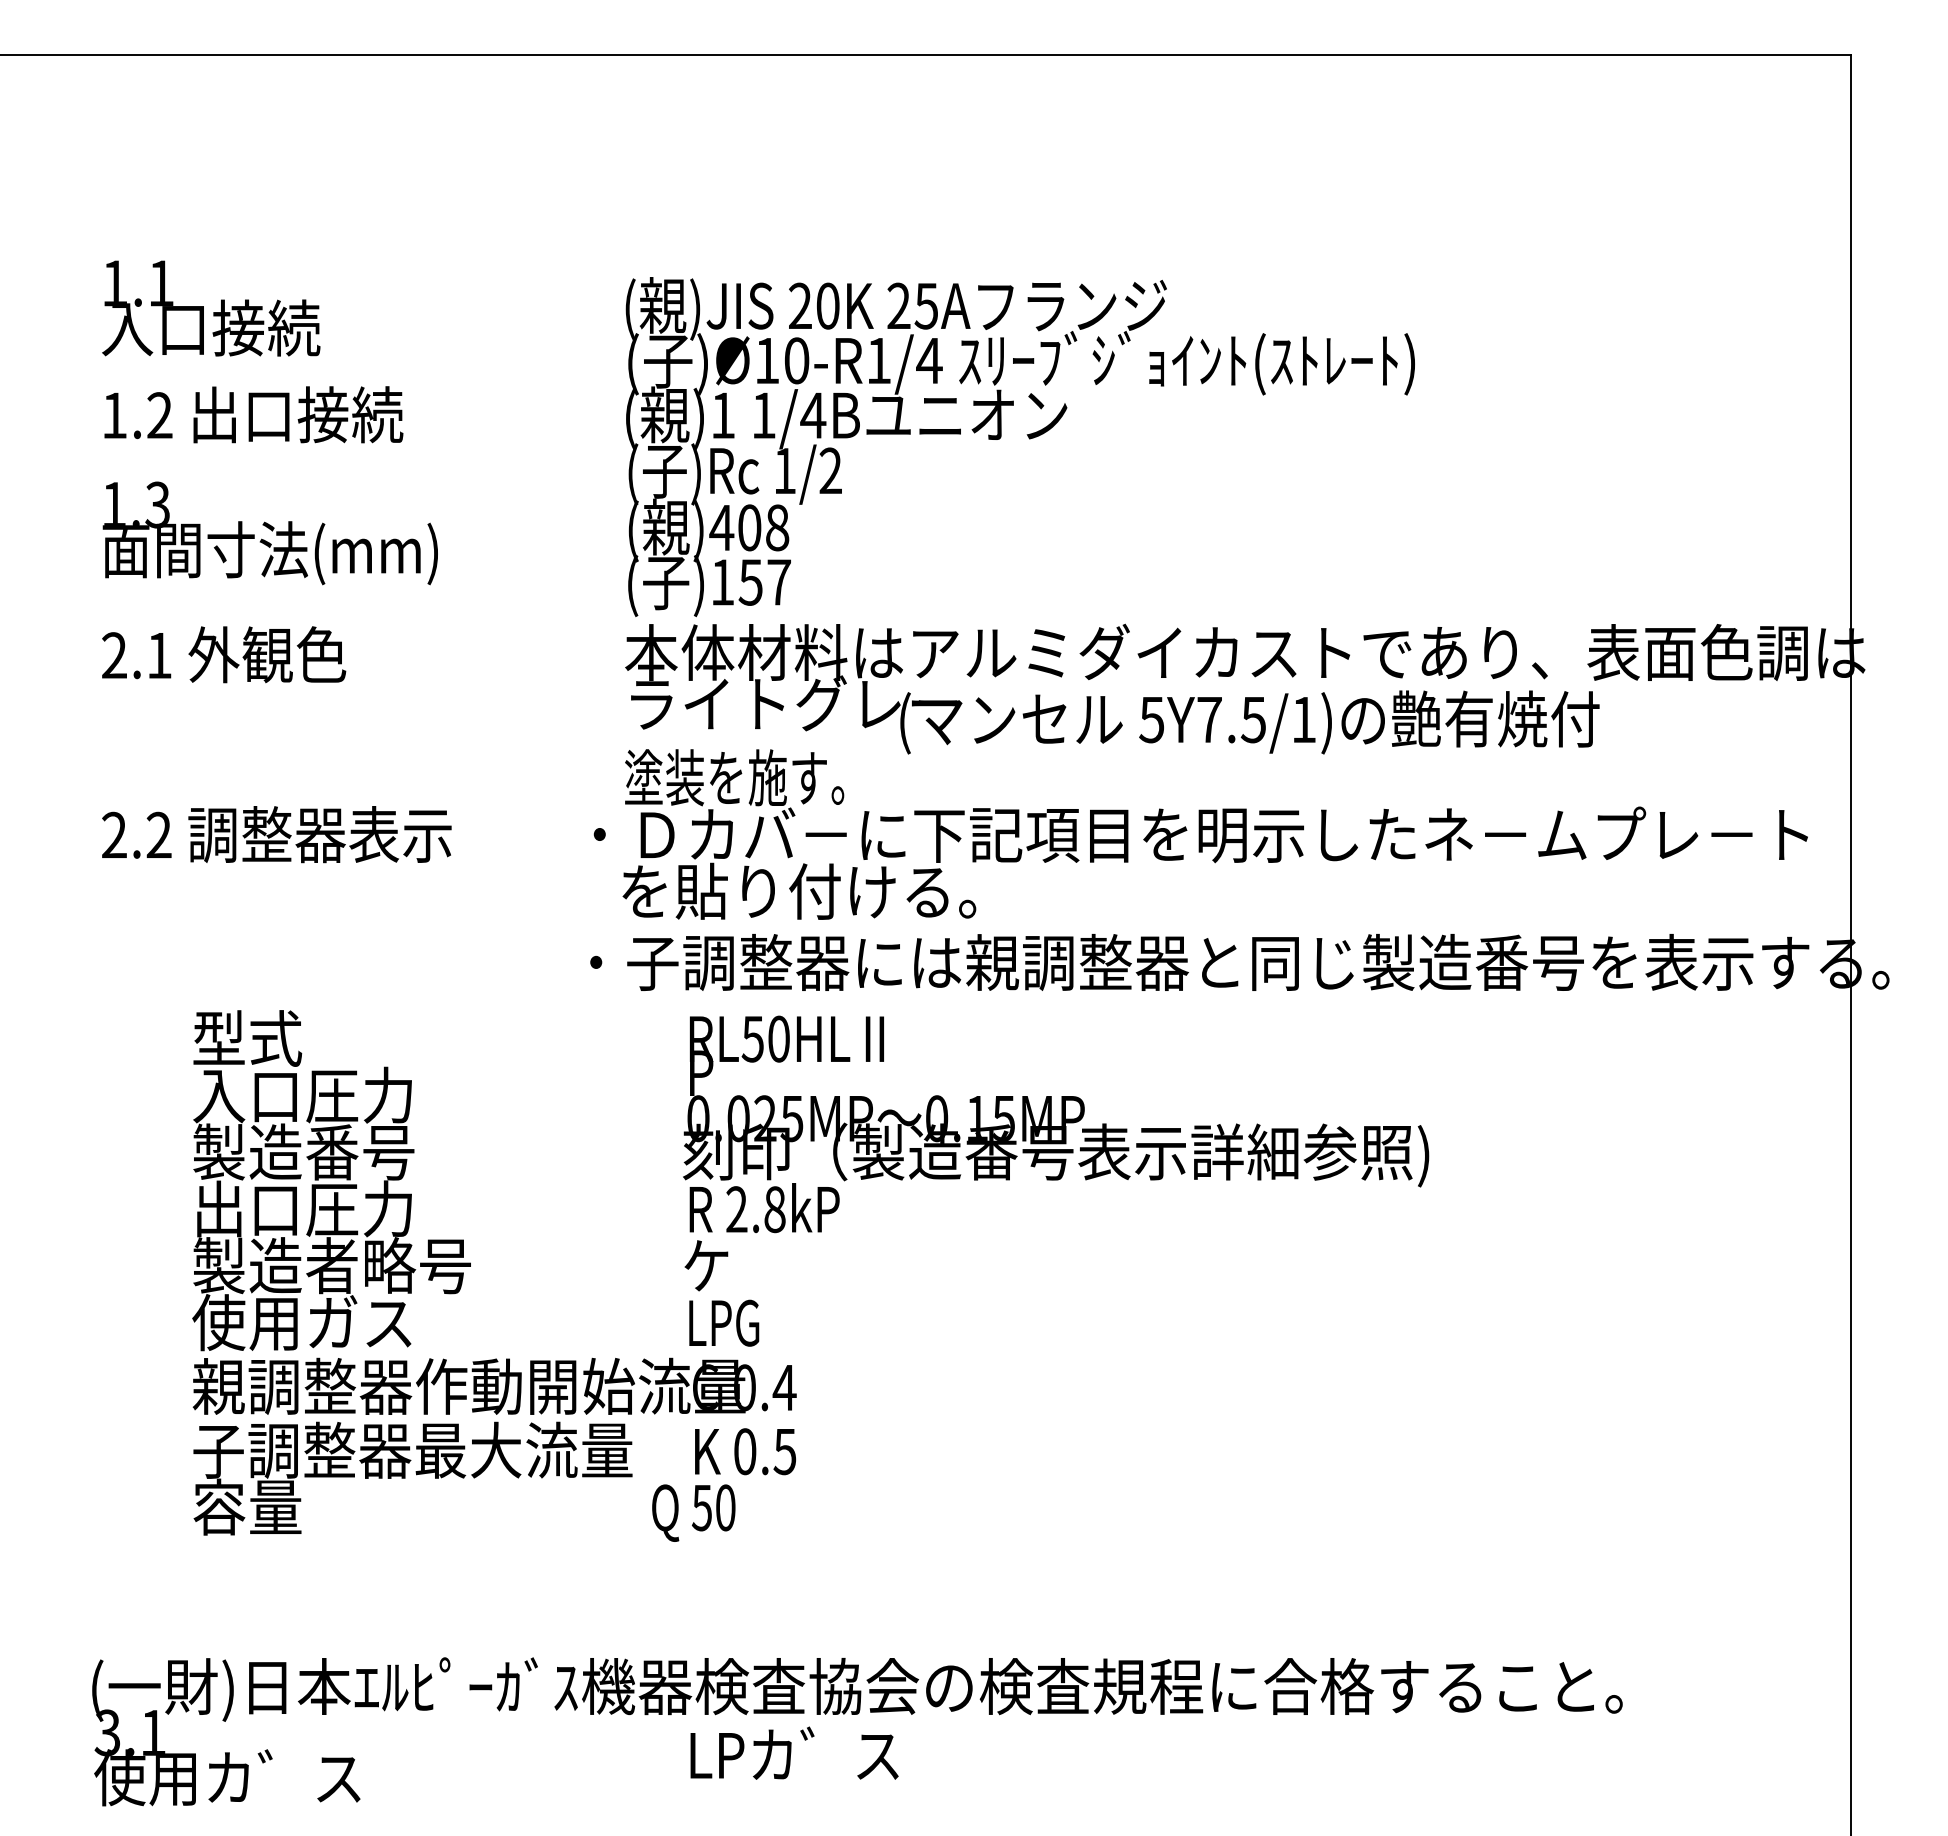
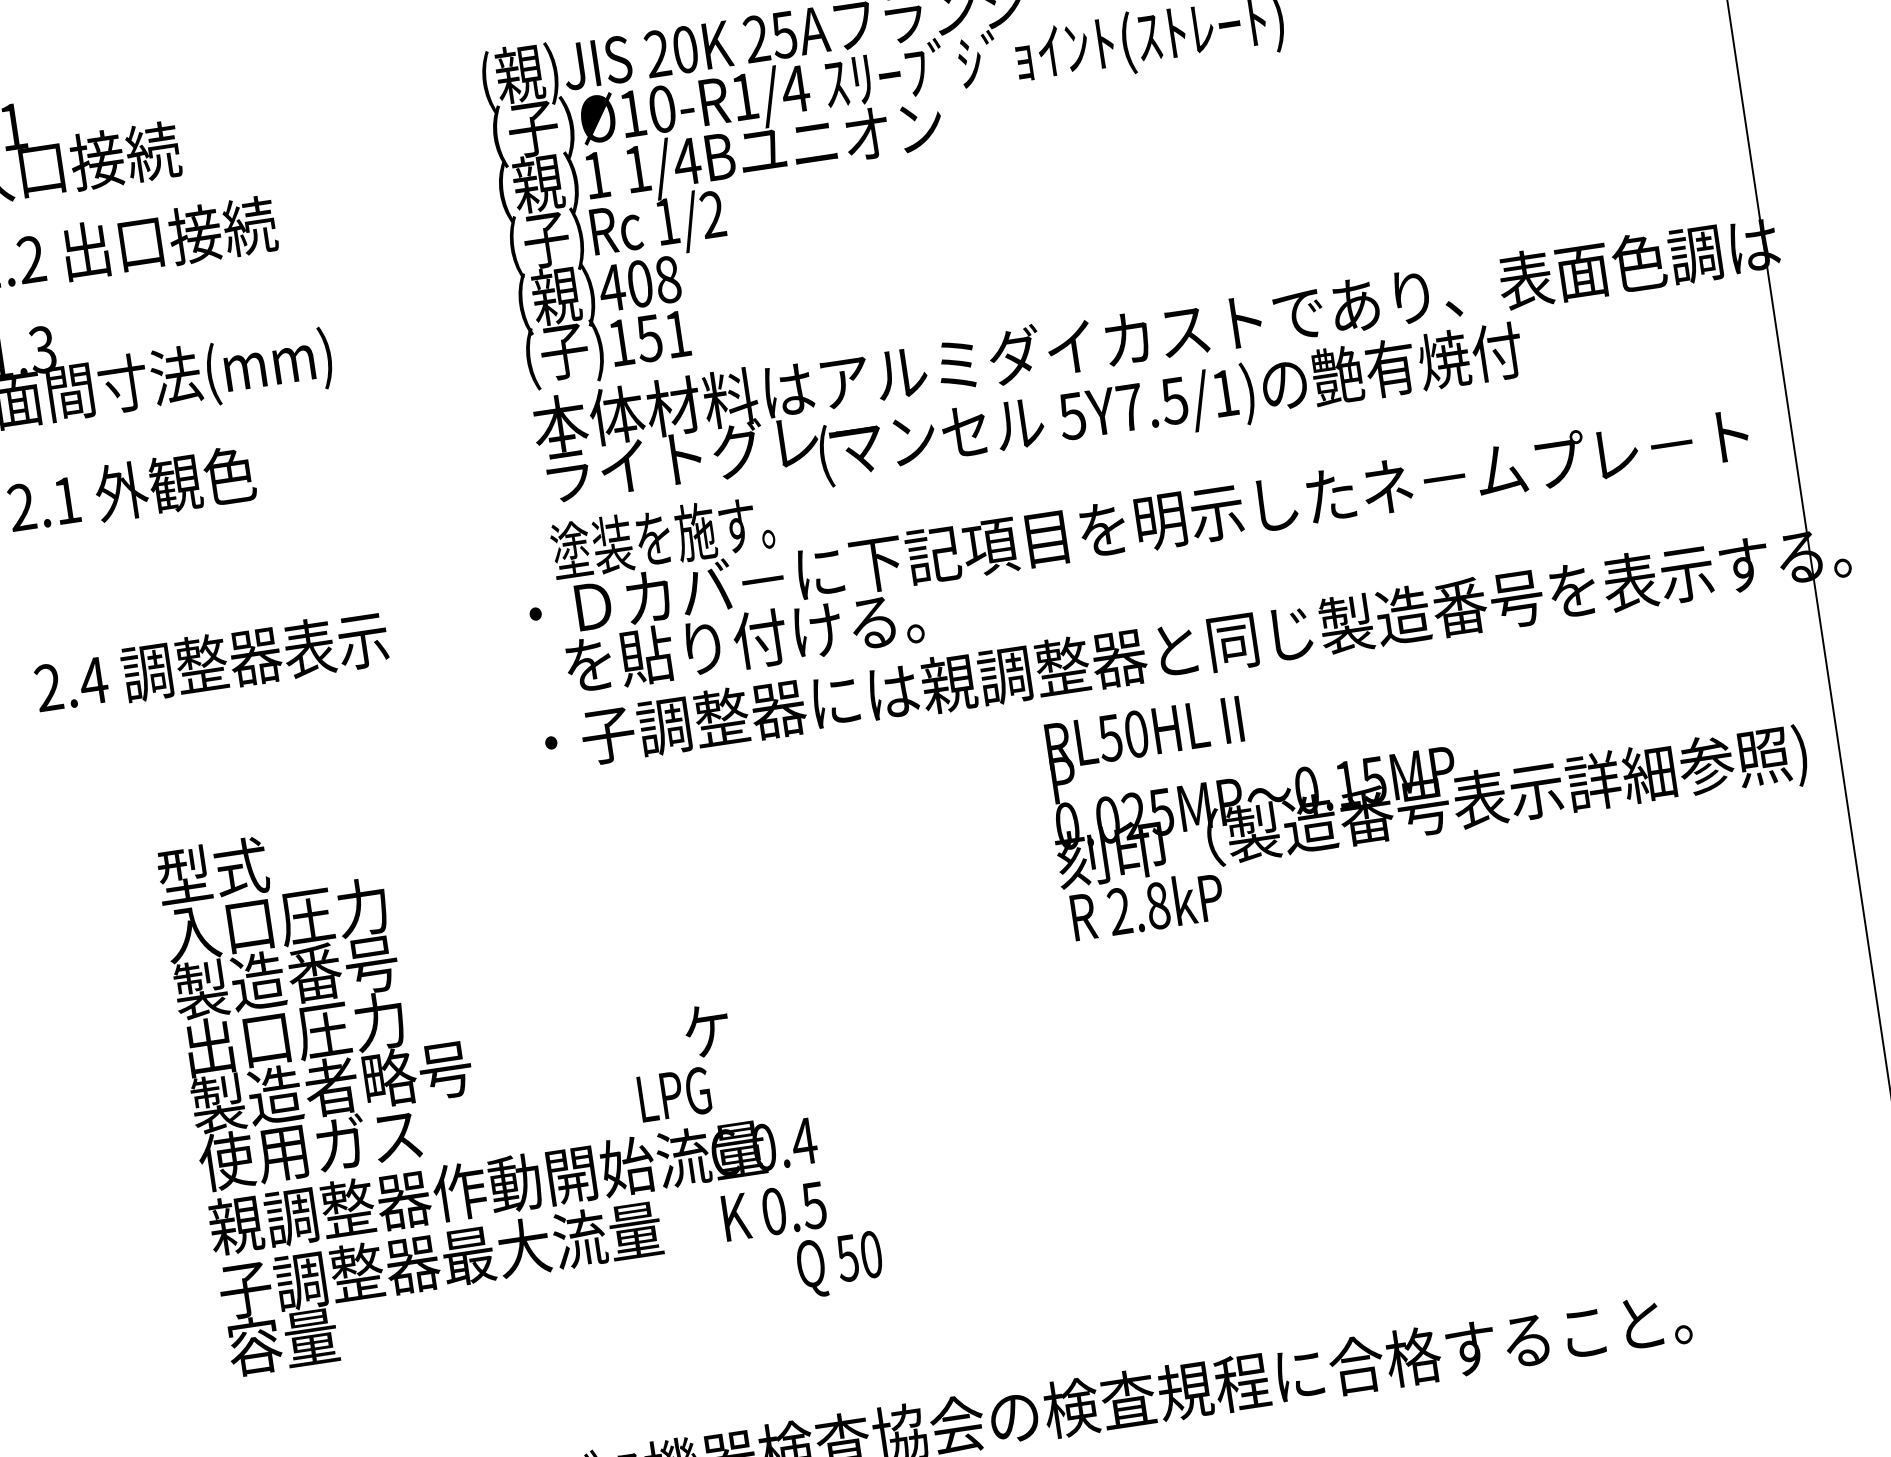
text: (778, 582) -> (677, 334), )157 -> )151
text: (158, 834) -> (92, 680), 2.2 -> 2.4
text: (1056, 1124) -> (1427, 778), moved
text: (724, 1322) -> (674, 1093), moved
text: (693, 1512) -> (839, 1264), moved

